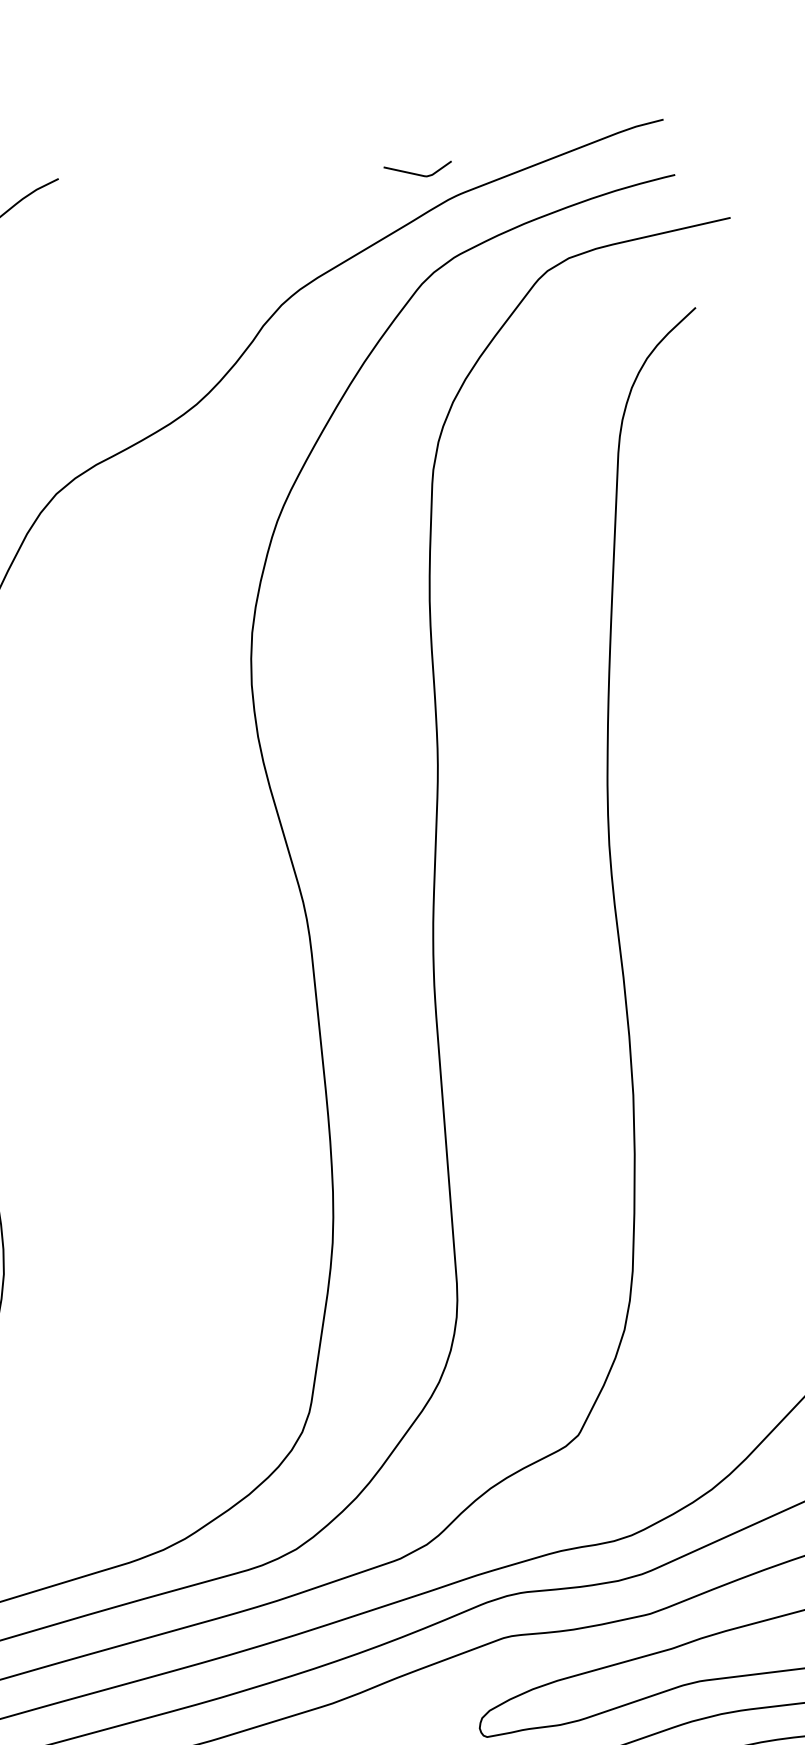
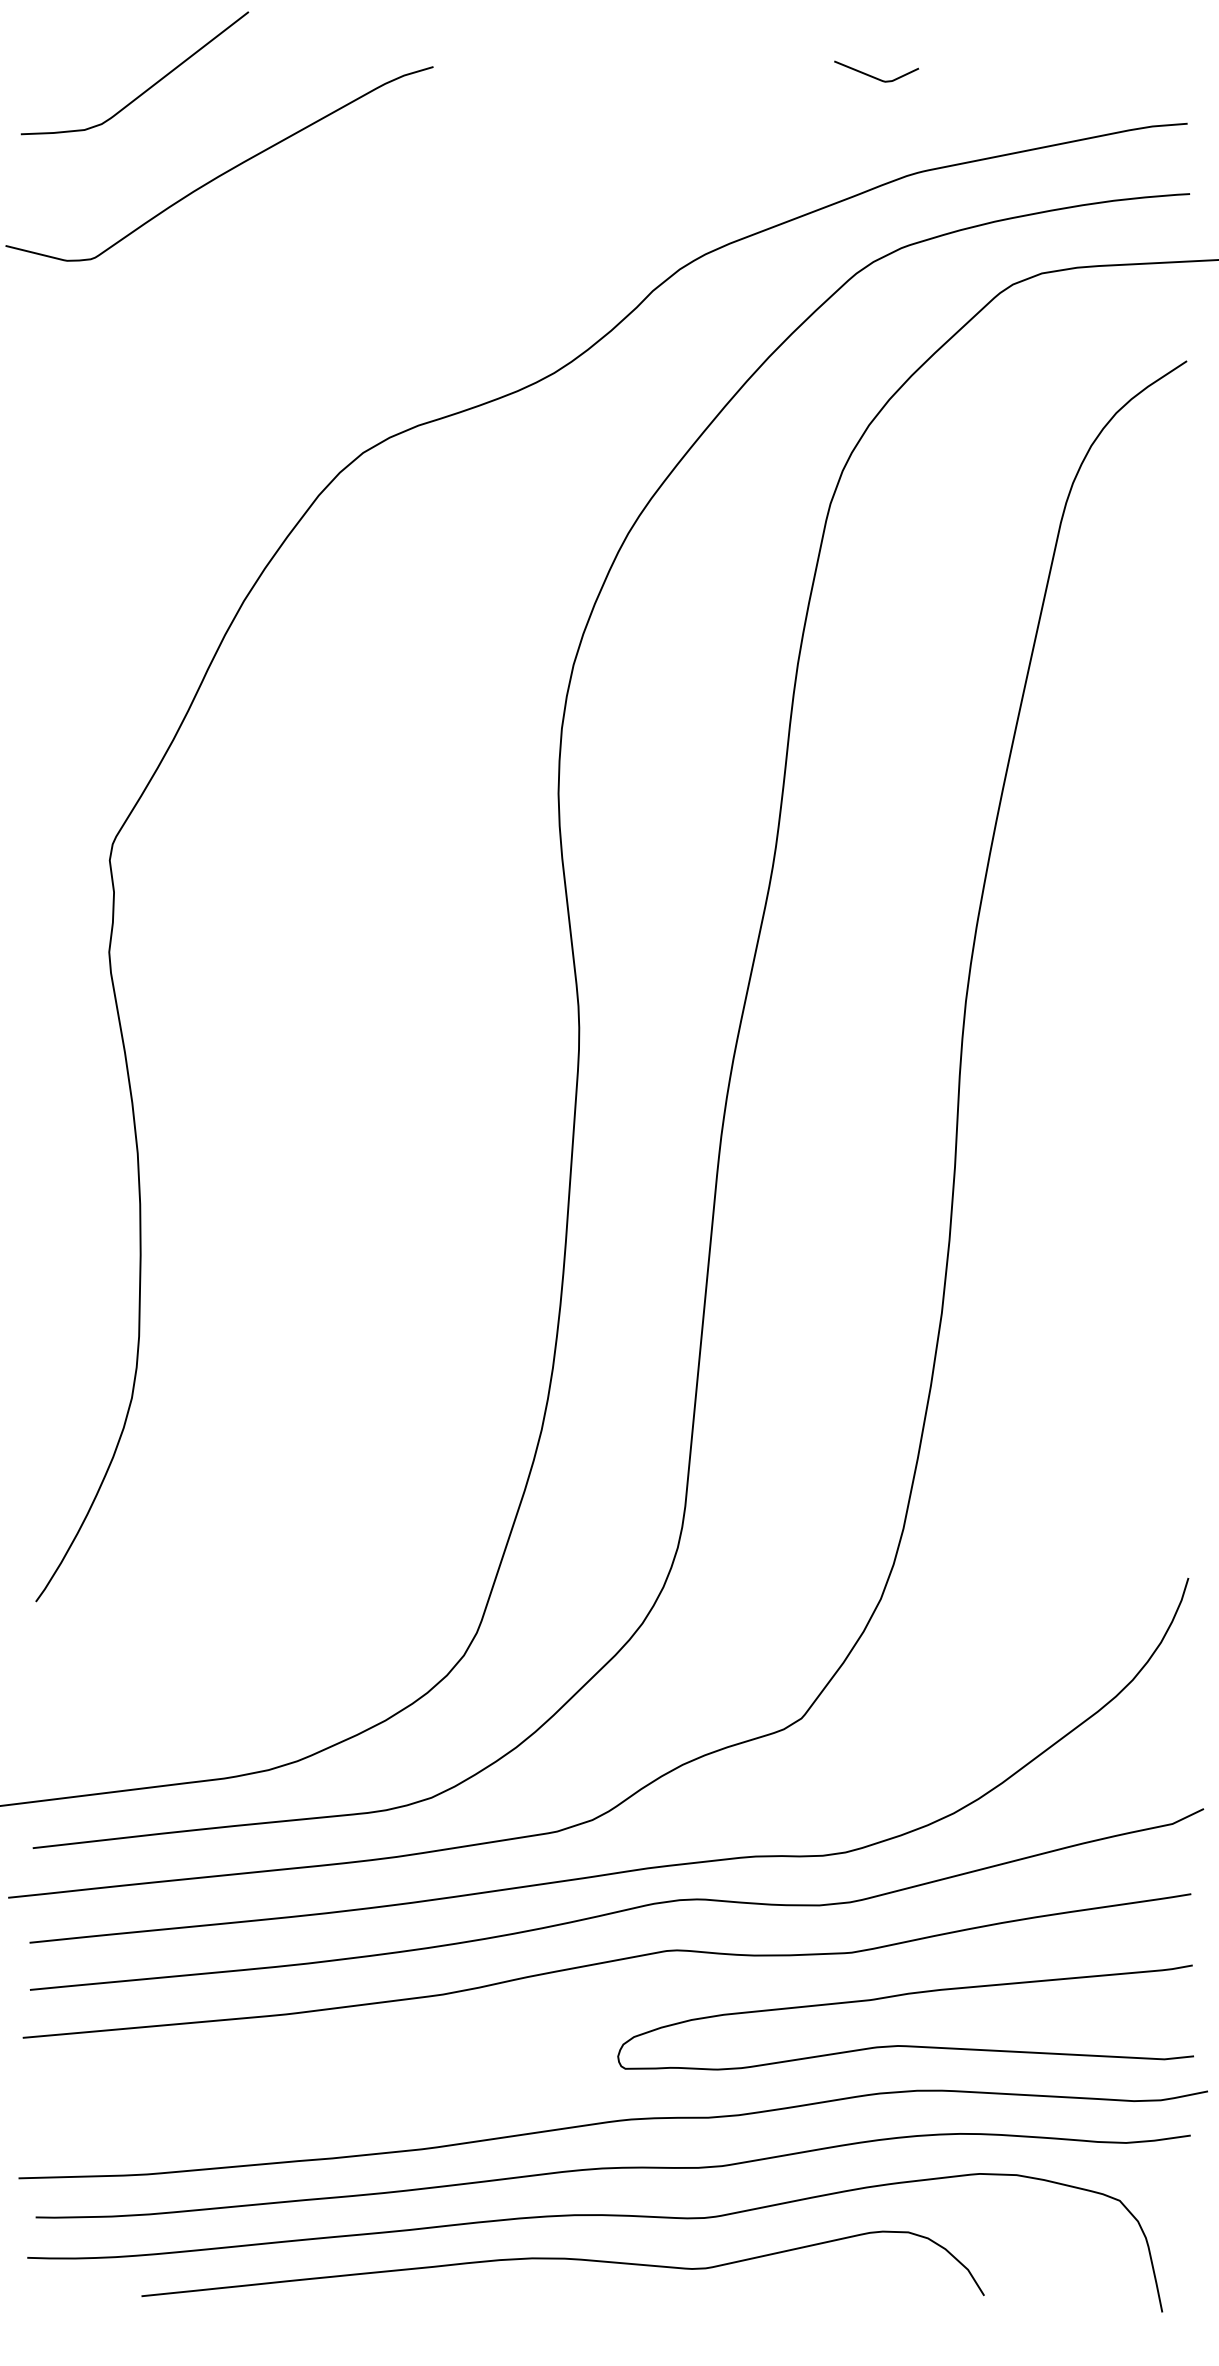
curve: (417, 173) -> (874, 76), moved

